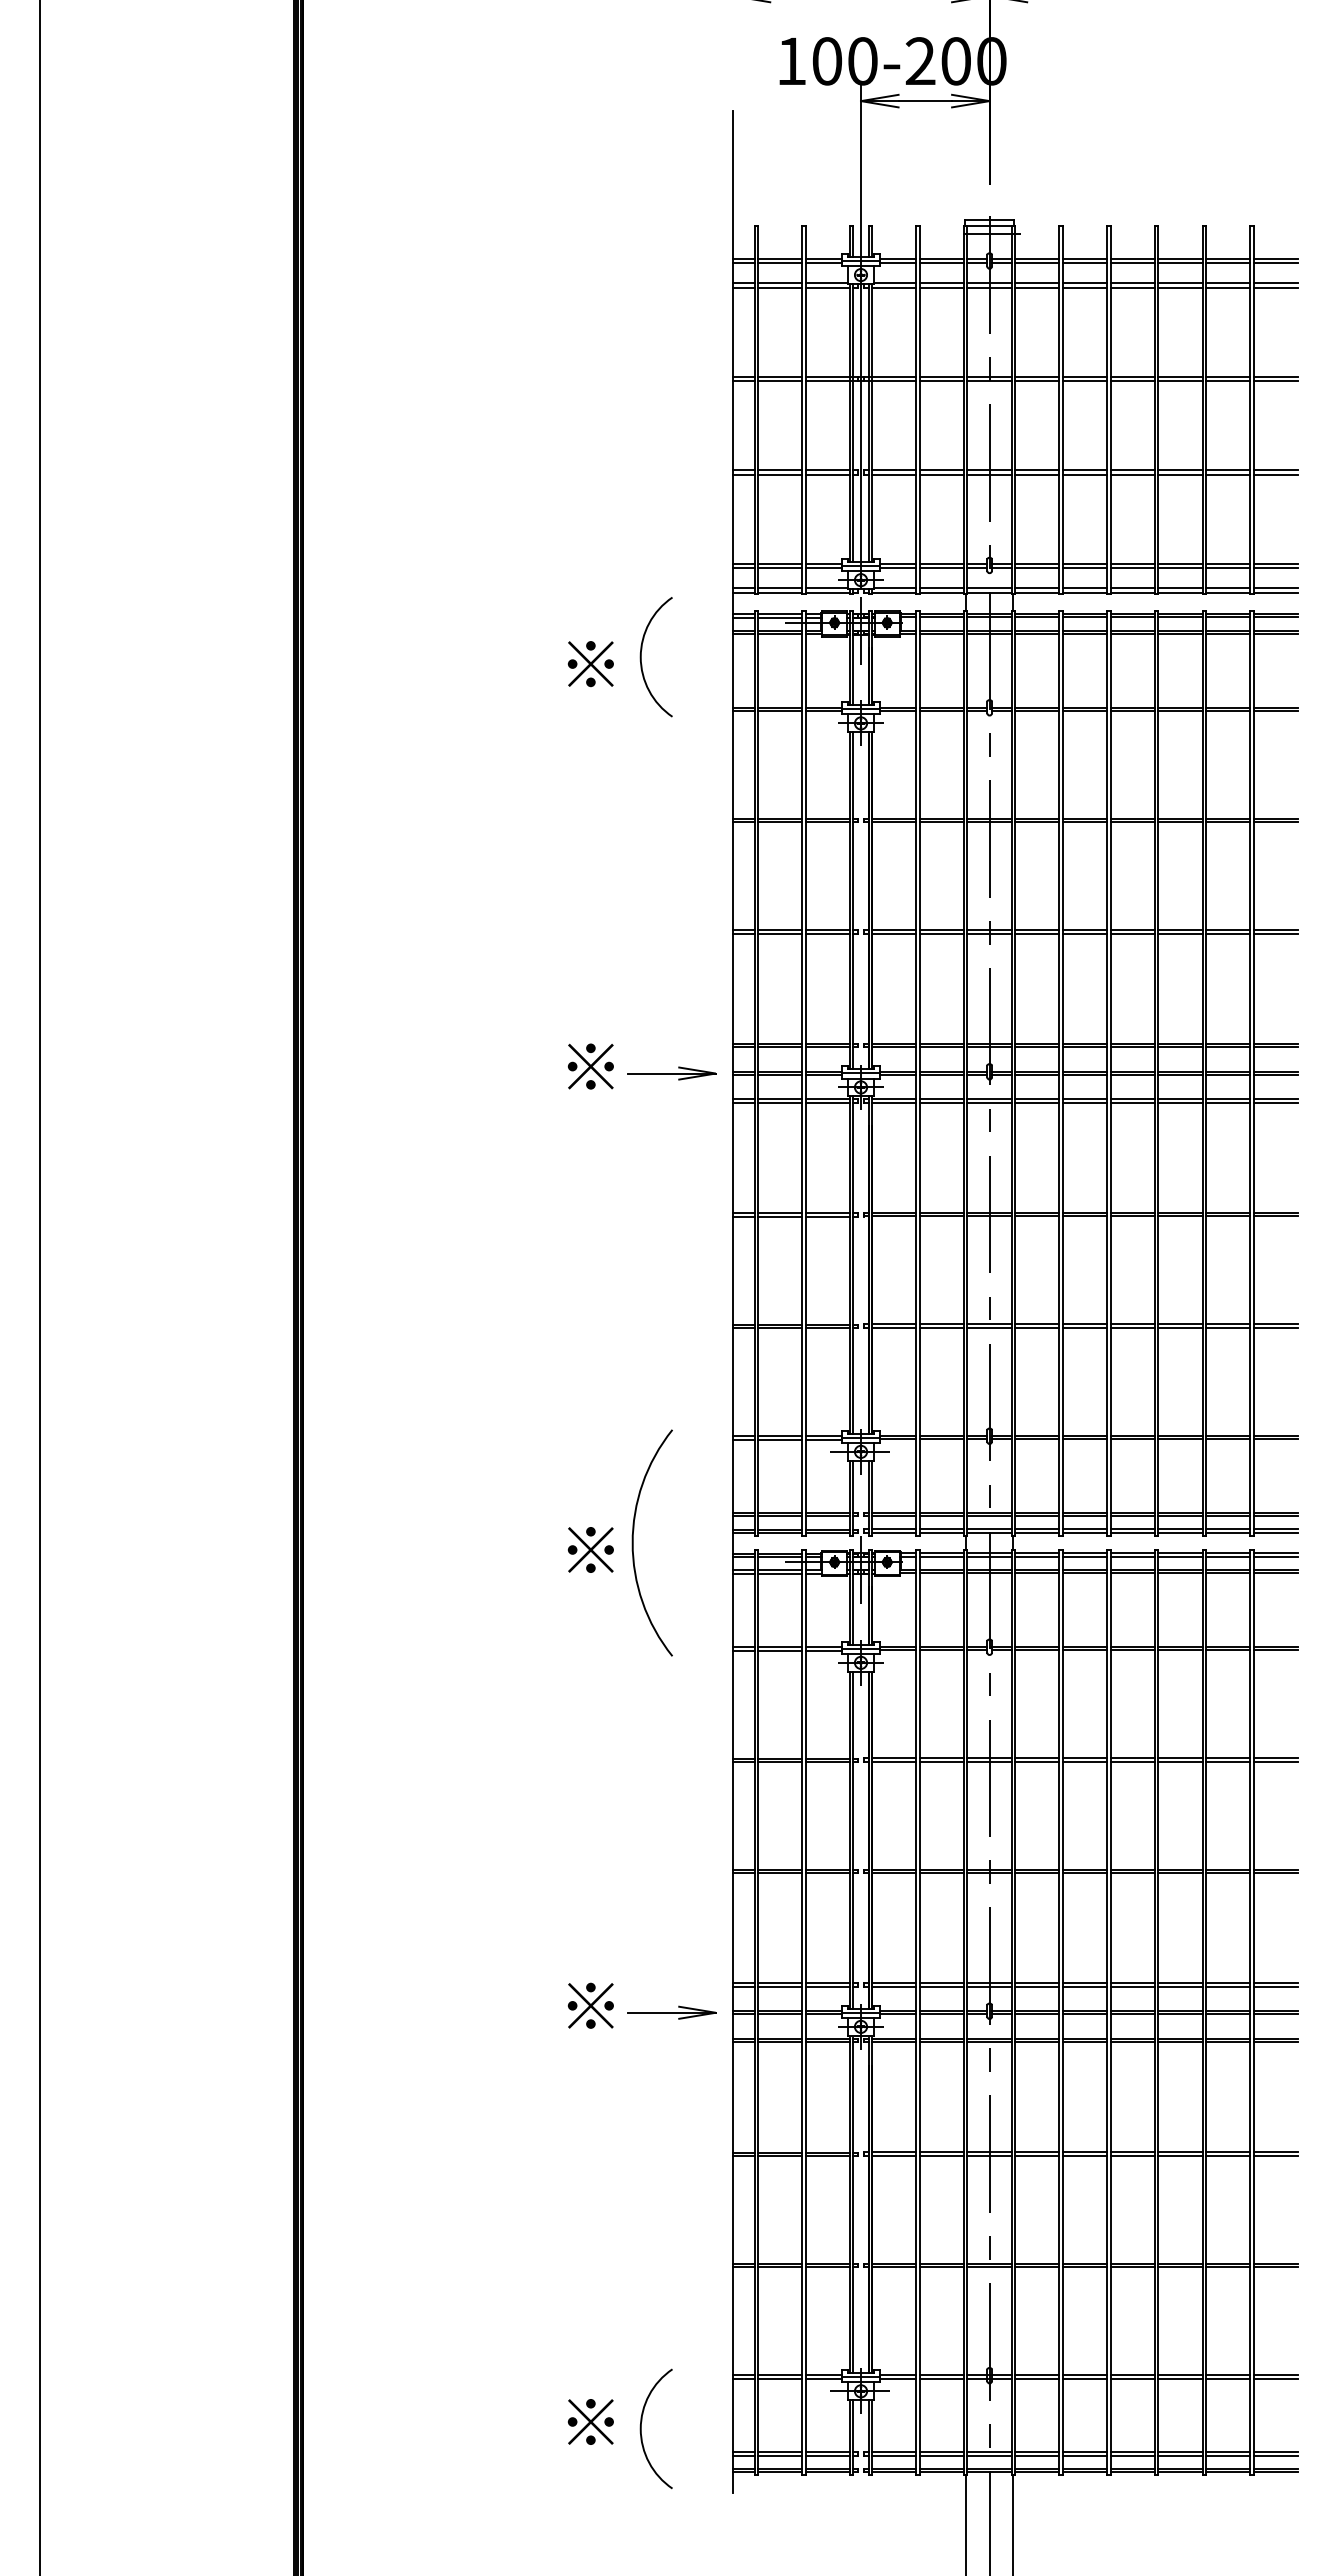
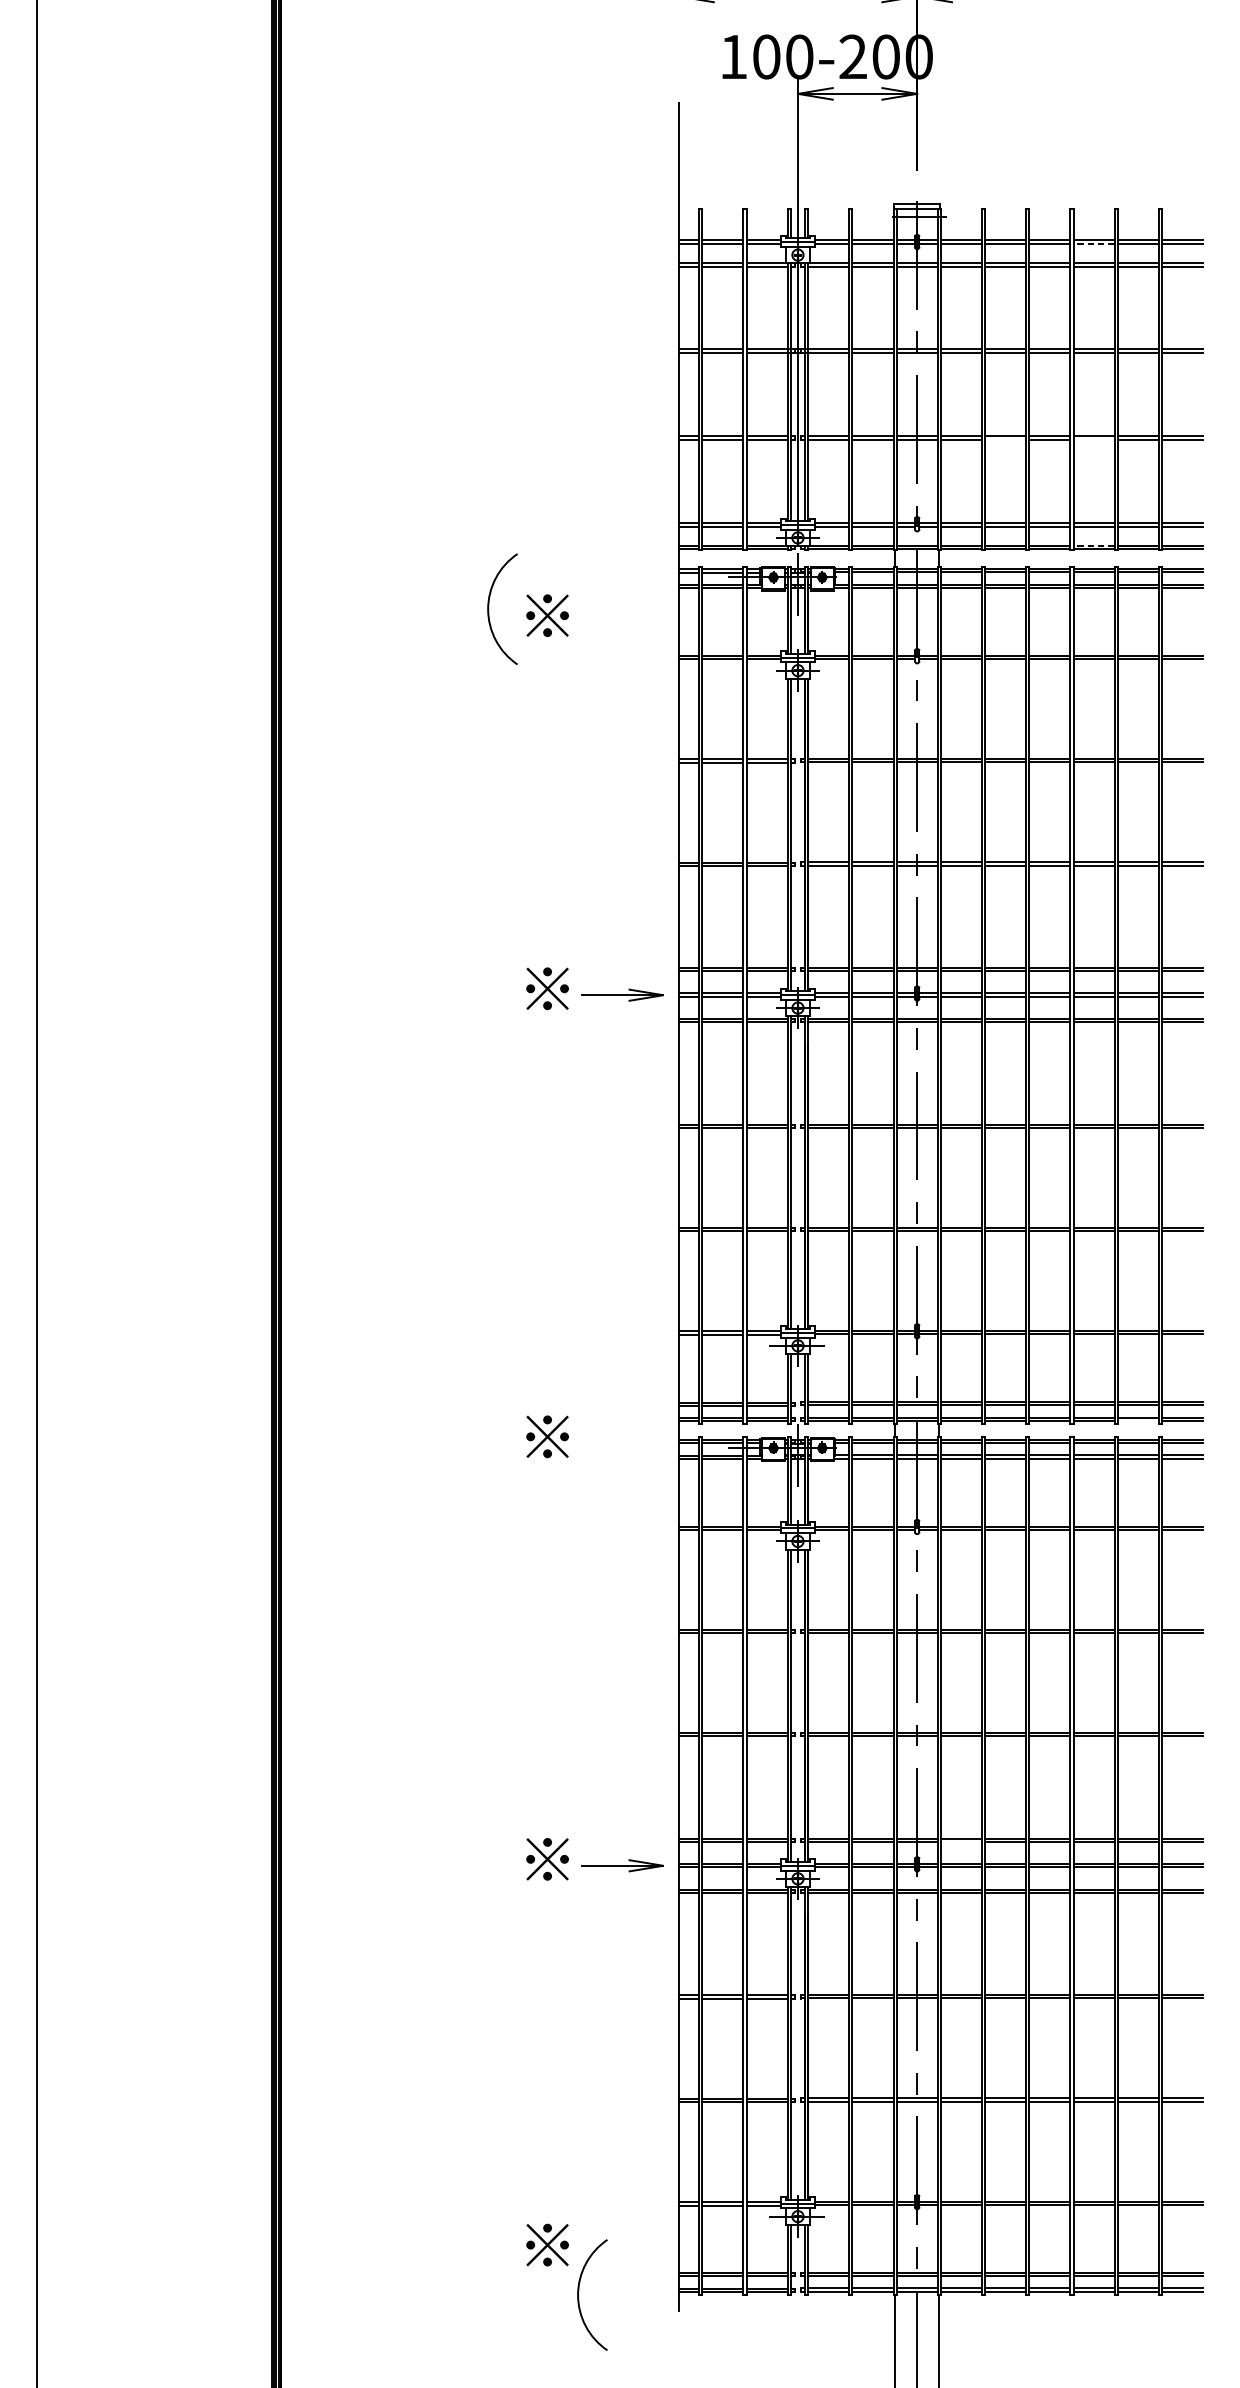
line: (1179, 263) -> (1093, 244), solid -> dashed
line: (1084, 474) -> (1005, 439), removed
line: (1180, 474) -> (1094, 439), removed
line: (1179, 588) -> (1093, 545), solid -> dashed
arc: (641, 657) -> (488, 609), moved
line: (1227, 1532) -> (1137, 1420), removed
arc: (633, 1542) -> (587, 1429), removed
line: (1037, 1986) -> (961, 1841), removed
arc: (641, 2428) -> (578, 2294), moved

